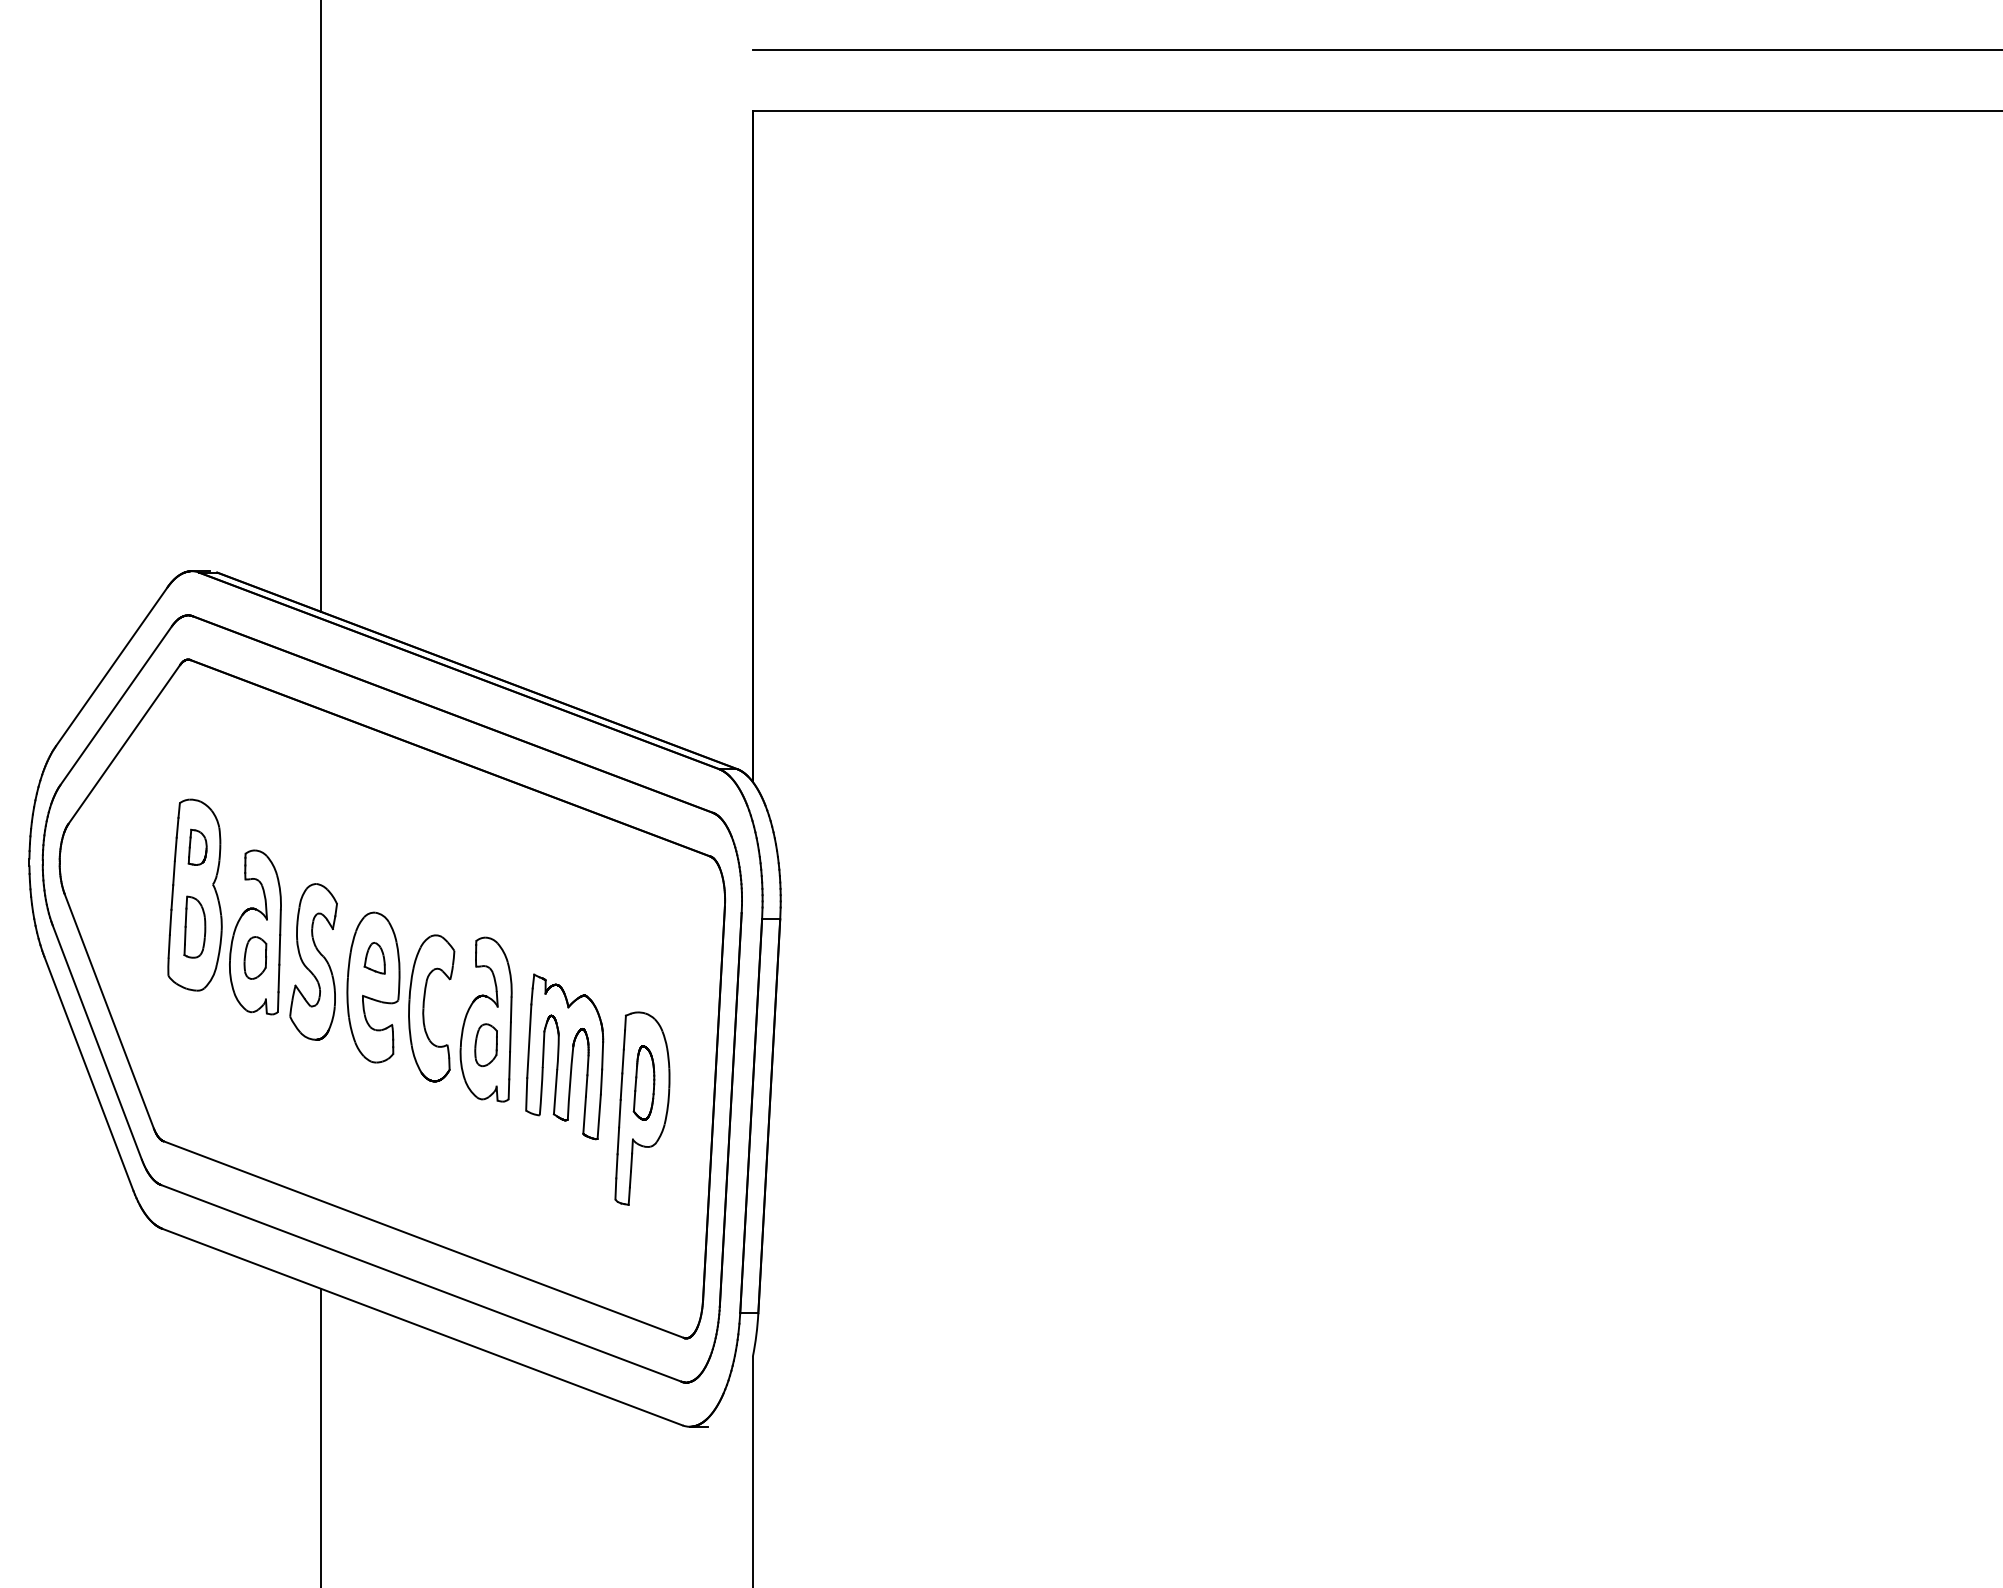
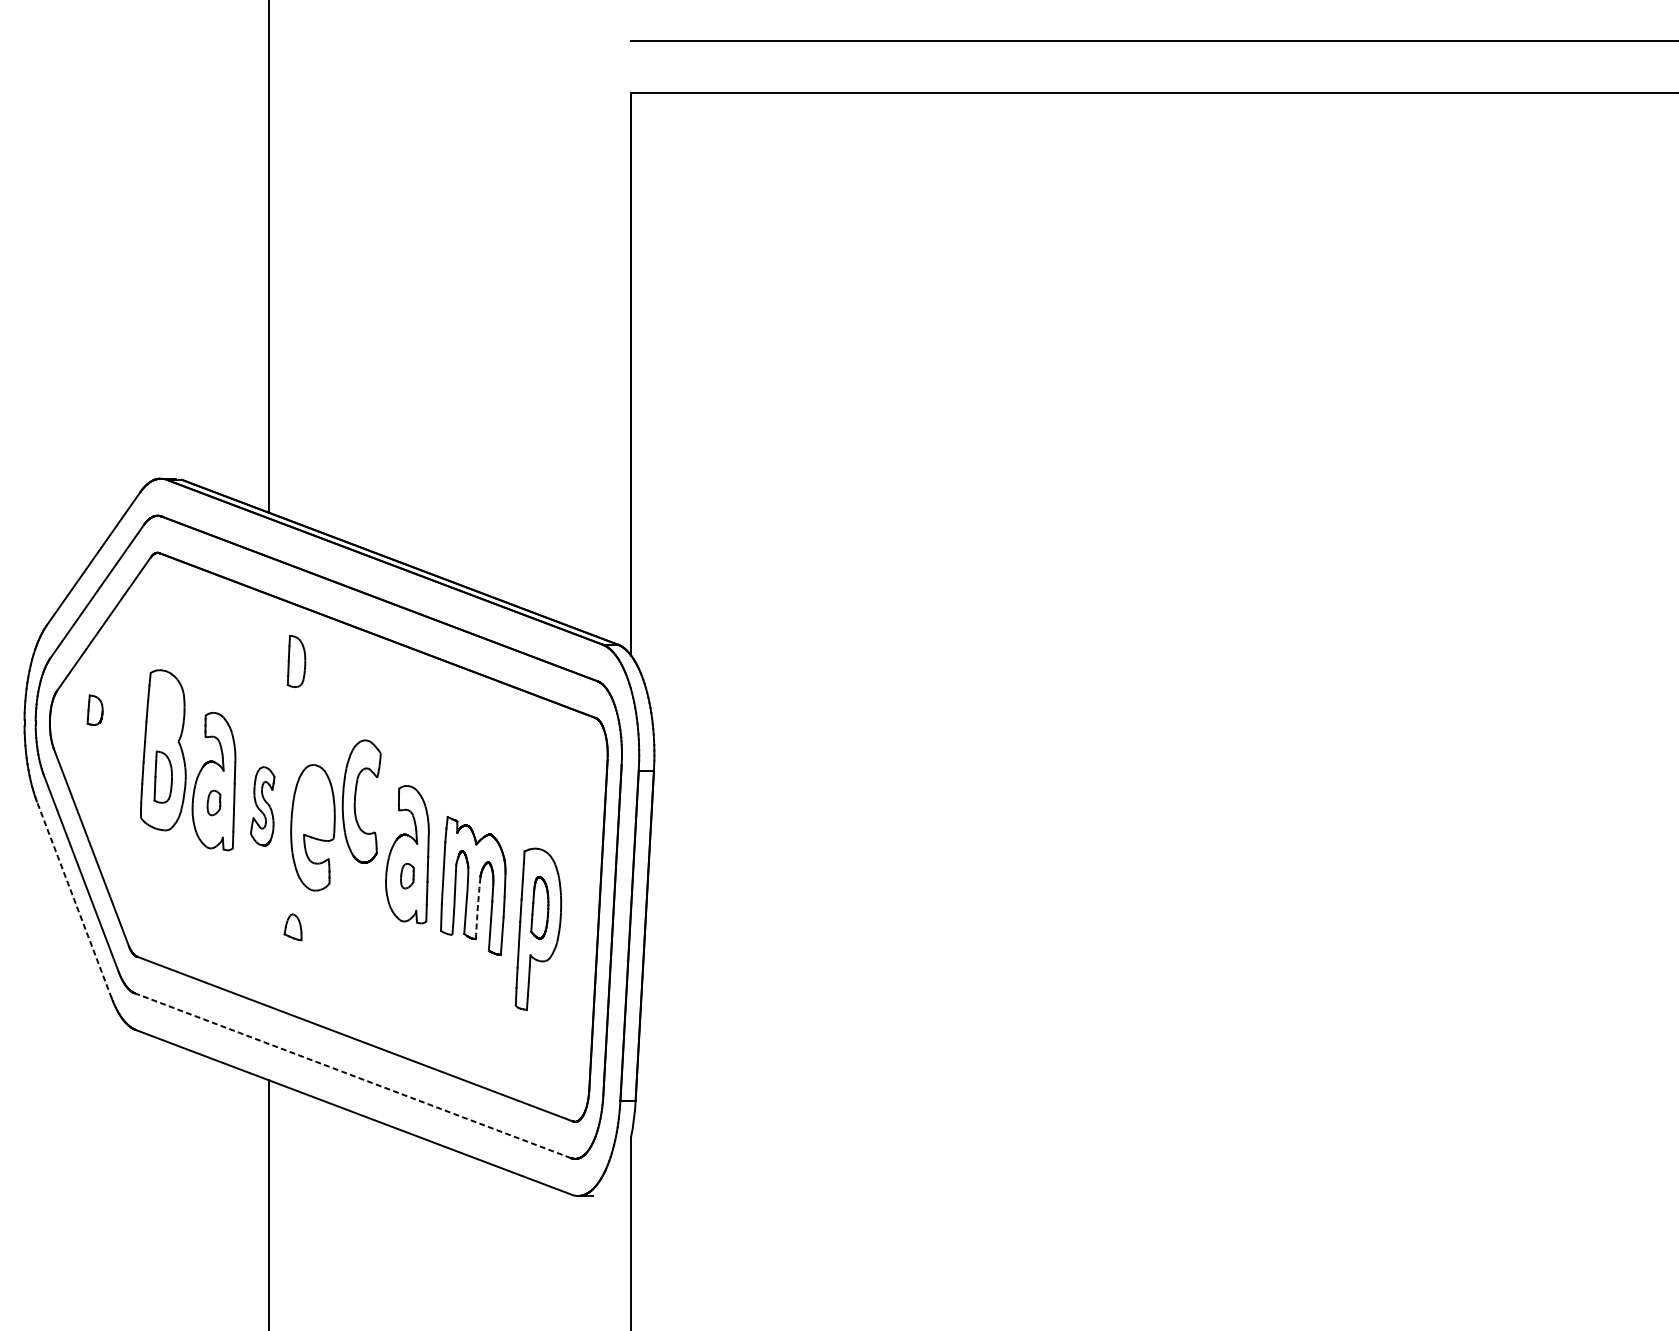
part: (353, 788) -> (296, 660), added
part: (197, 846) -> (95, 709), moved
part: (255, 957) -> (214, 802), size x0.7
part: (374, 958) -> (292, 927), moved
part: (313, 961) -> (262, 805), size x0.6
part: (424, 1008) -> (355, 801), moved
part: (485, 1045) -> (406, 876), size x0.7
line: (88, 1073) -> (74, 899), solid -> dashed
arc: (570, 1083) -> (478, 908), solid -> dashed
line: (420, 1283) -> (352, 1075), solid -> dashed

